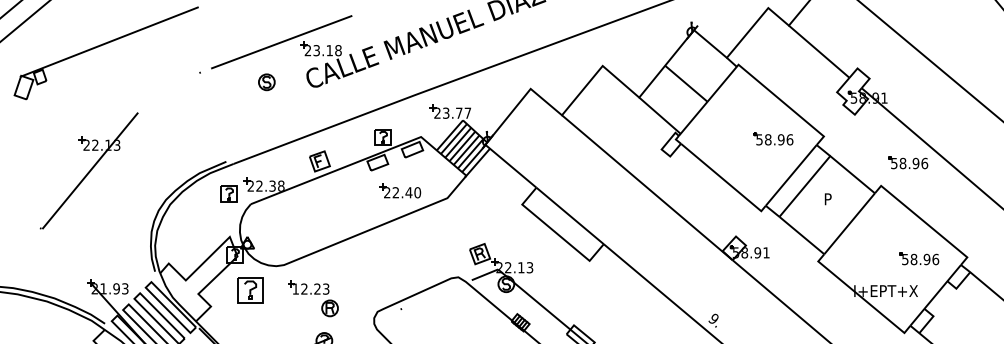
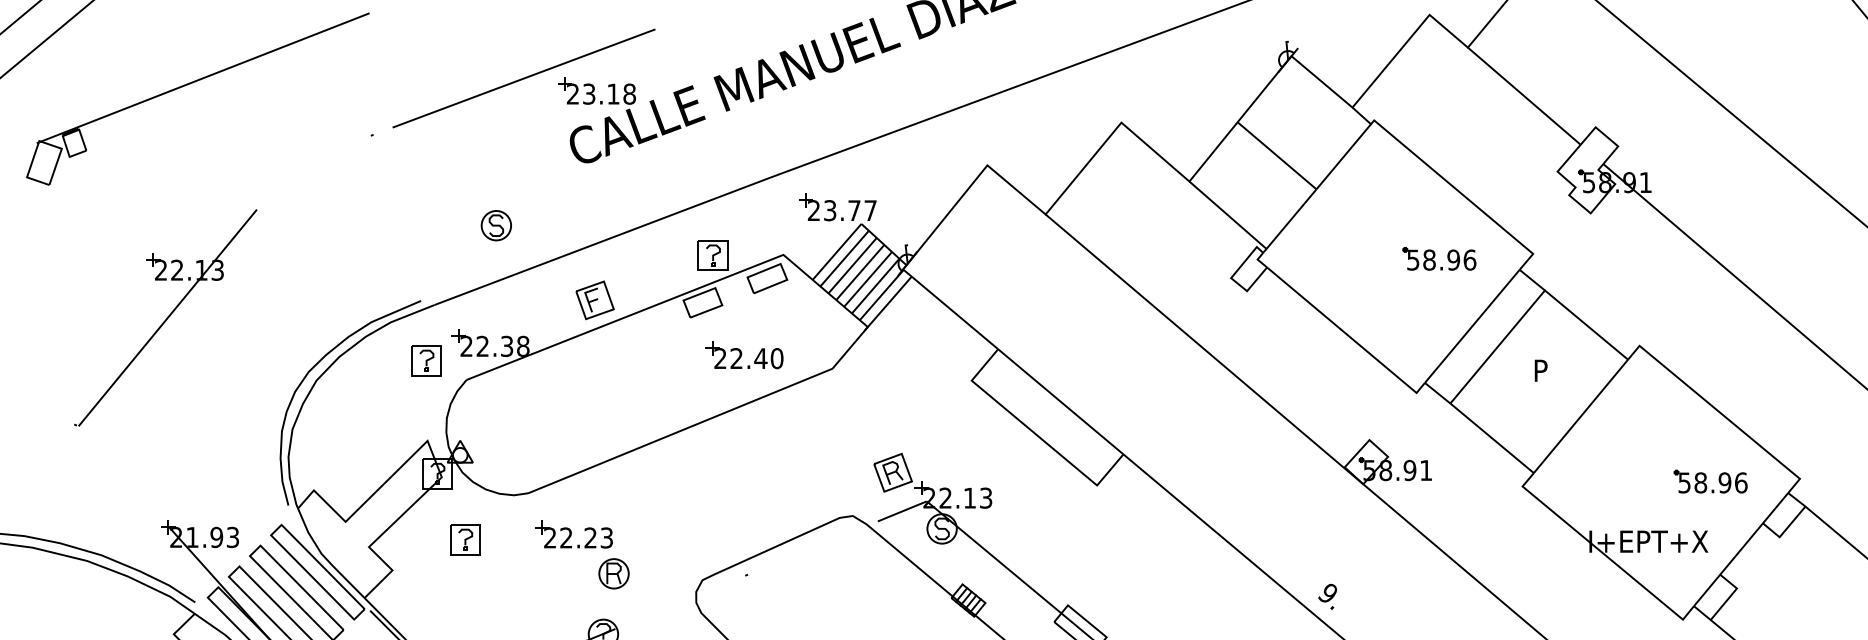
part: (266, 82) -> (495, 226), moved
part: (908, 162) -> (1690, 302), removed
text: (295, 288) -> (549, 536), 12.23 -> 22.23
part: (249, 289) -> (464, 538), size x0.62

